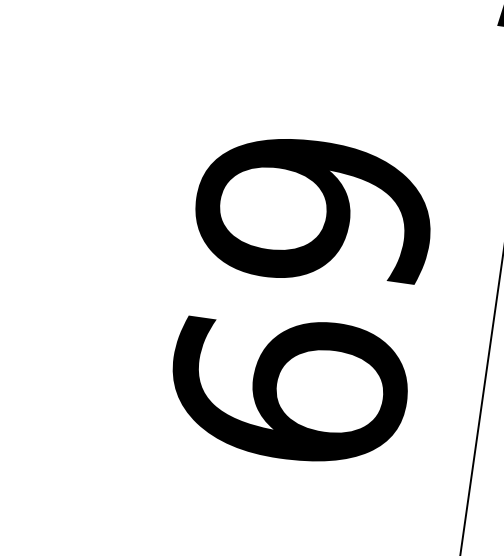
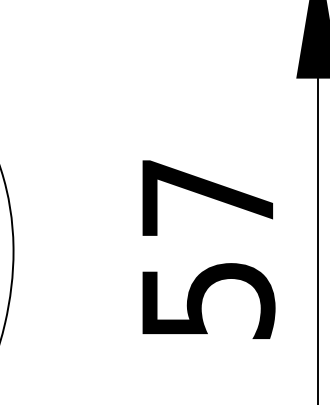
text: (300, 300) -> (207, 249), 69 -> 57

